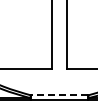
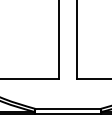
line: (59, 95) -> (67, 109), dashed -> solid

